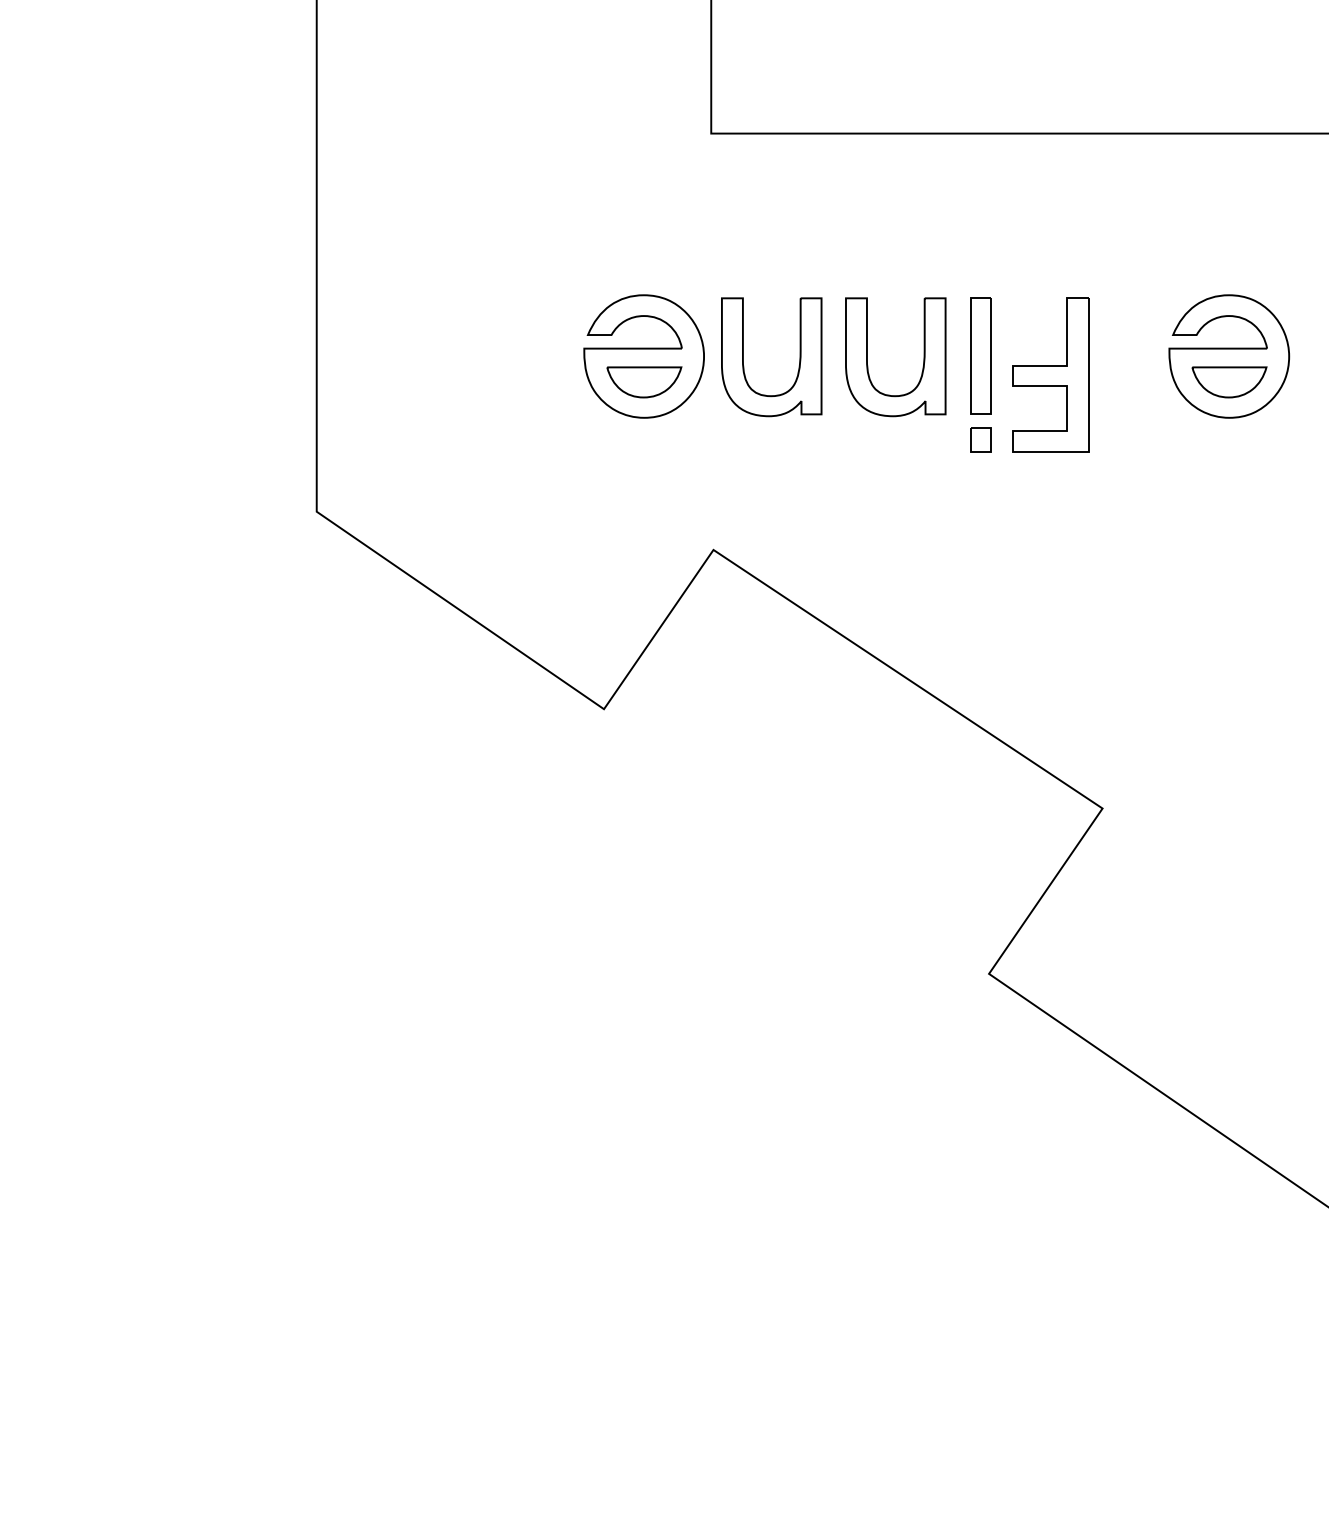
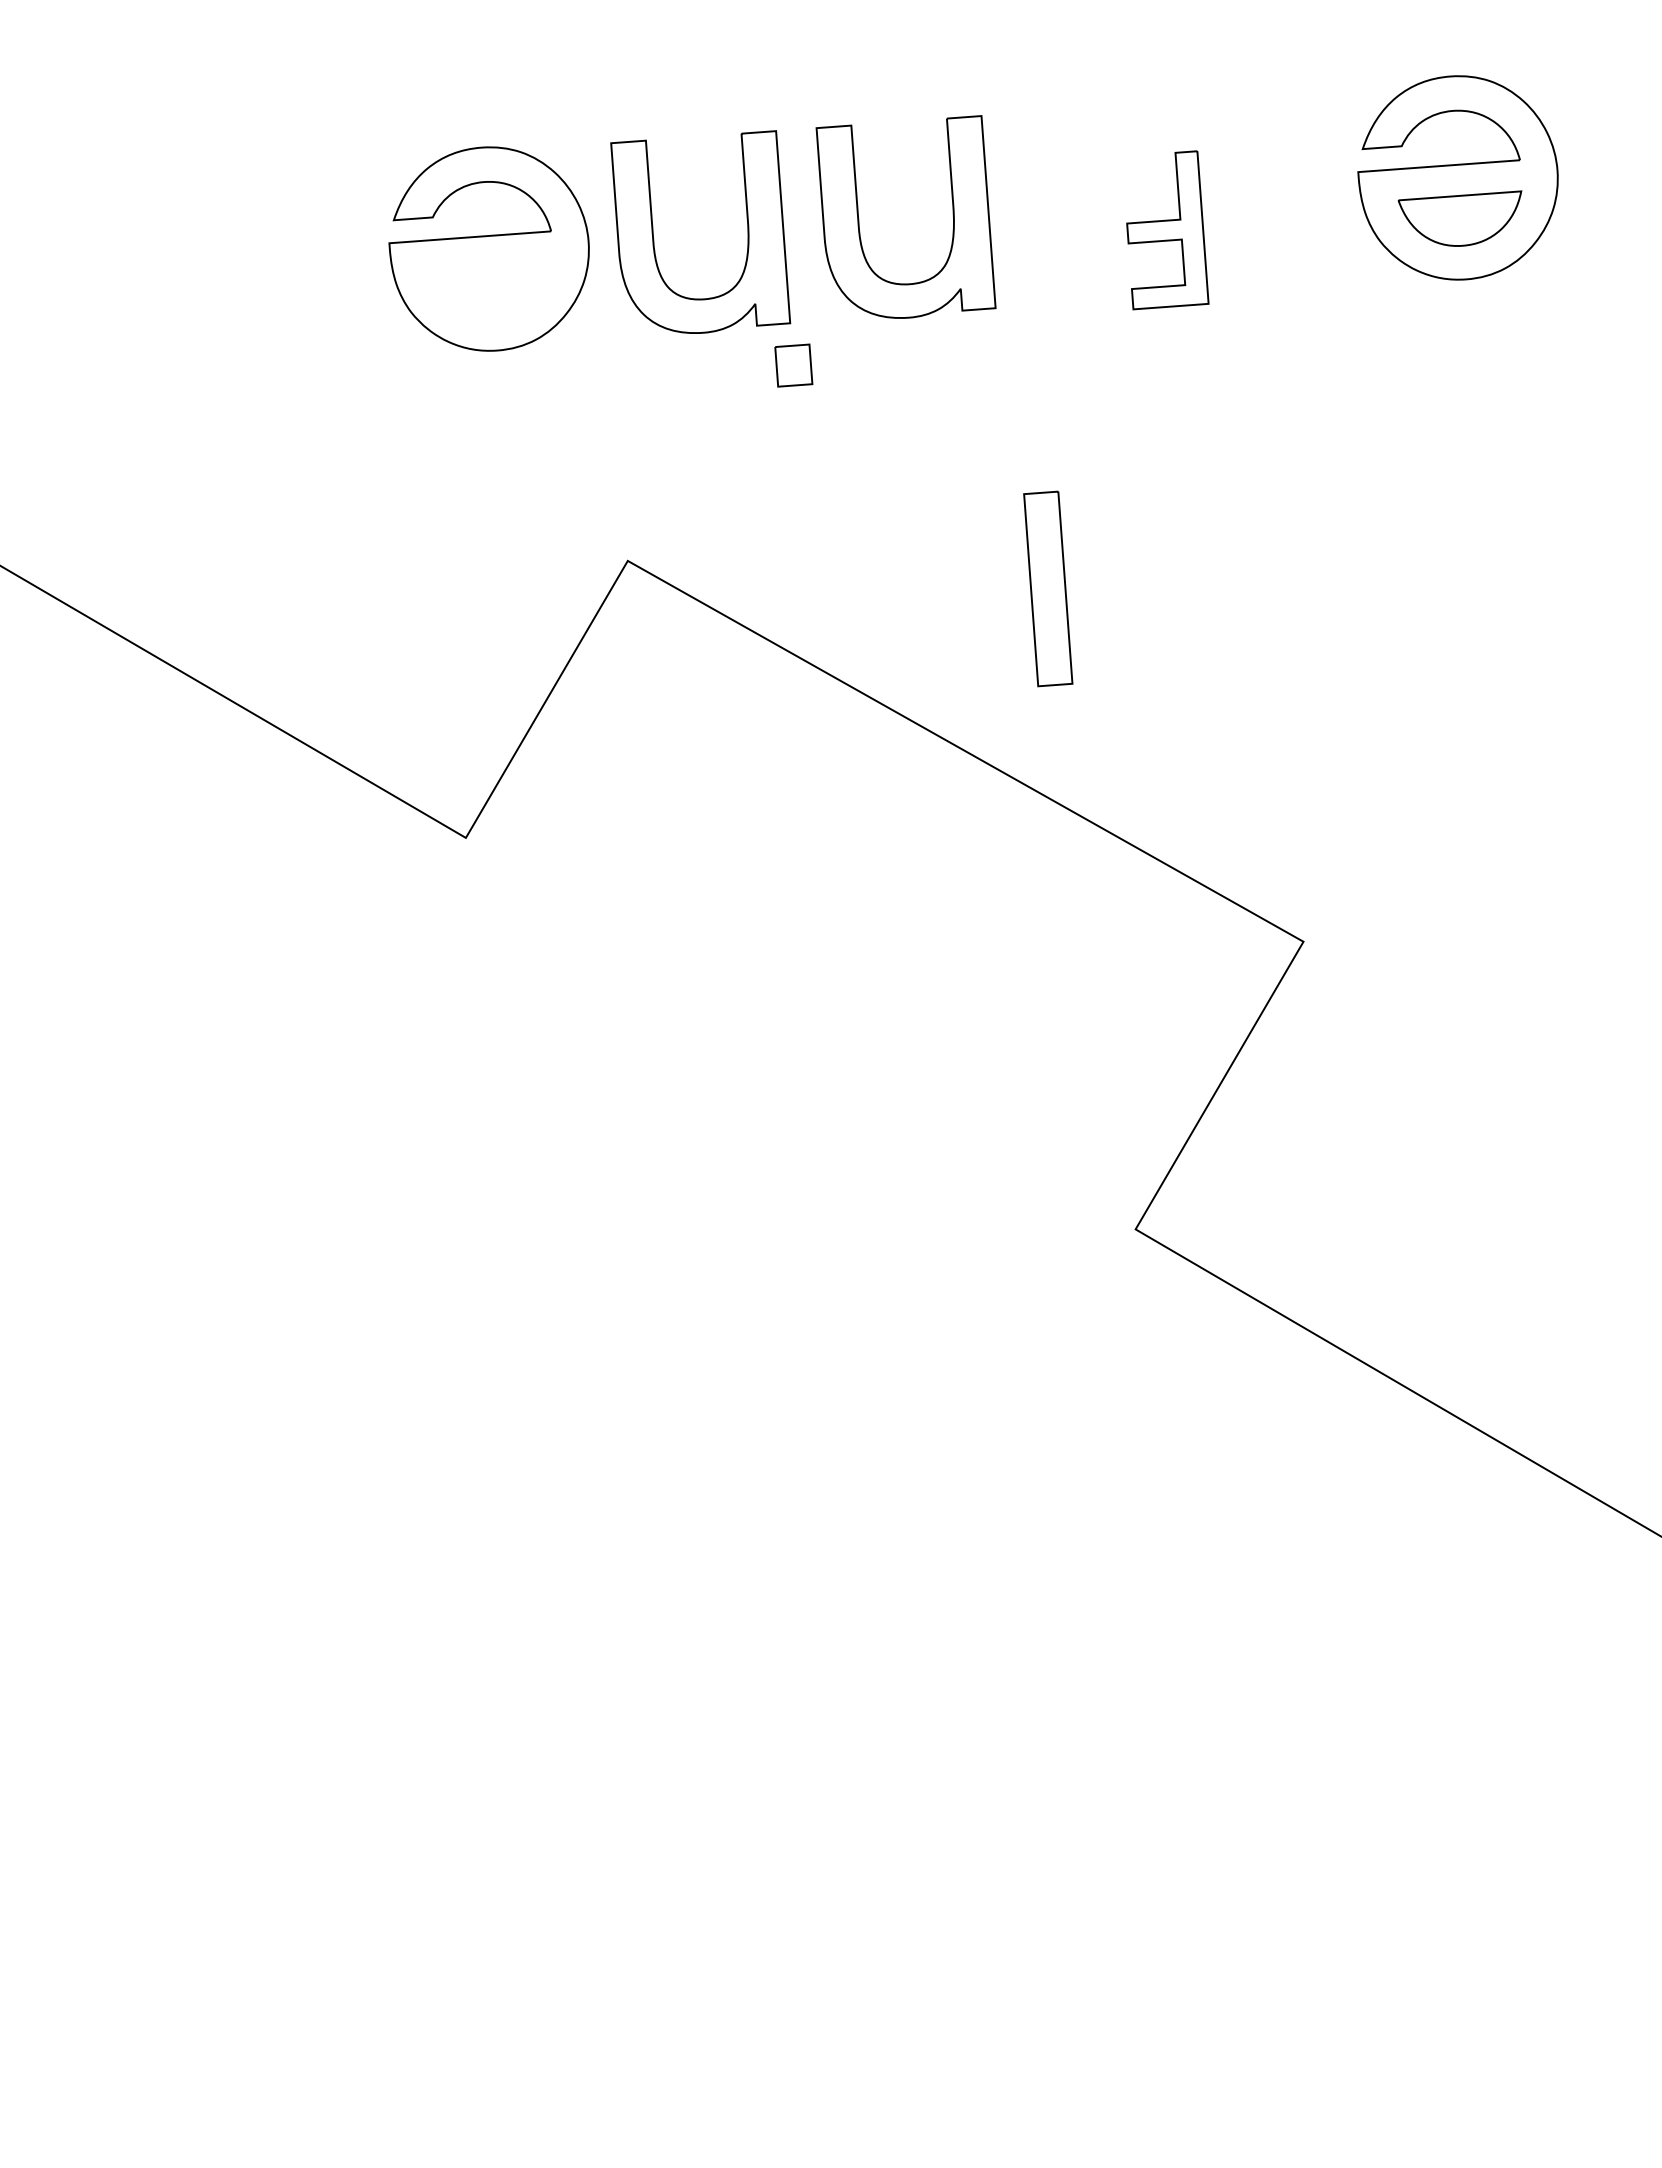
part: (980, 355) -> (1047, 587), moved
part: (1050, 374) -> (1164, 229), size x0.6
part: (644, 382) -> (493, 292), removed
part: (980, 439) -> (793, 364), moved

